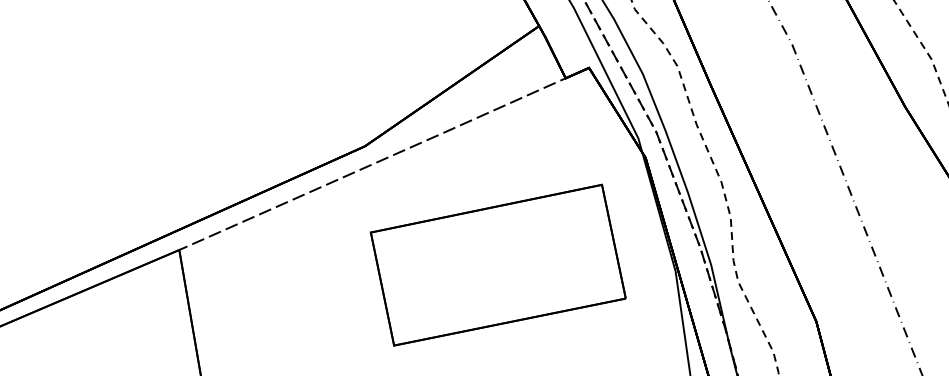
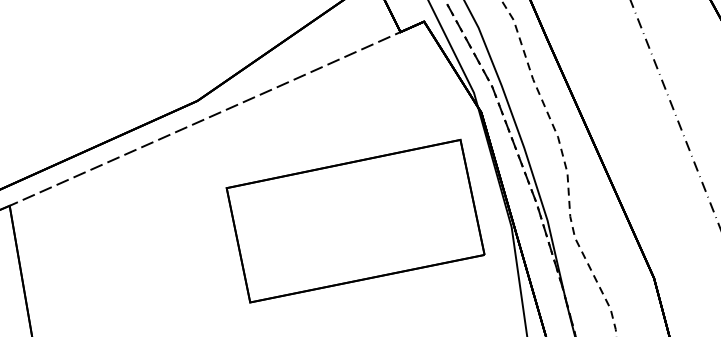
part: (497, 264) -> (354, 220), moved

